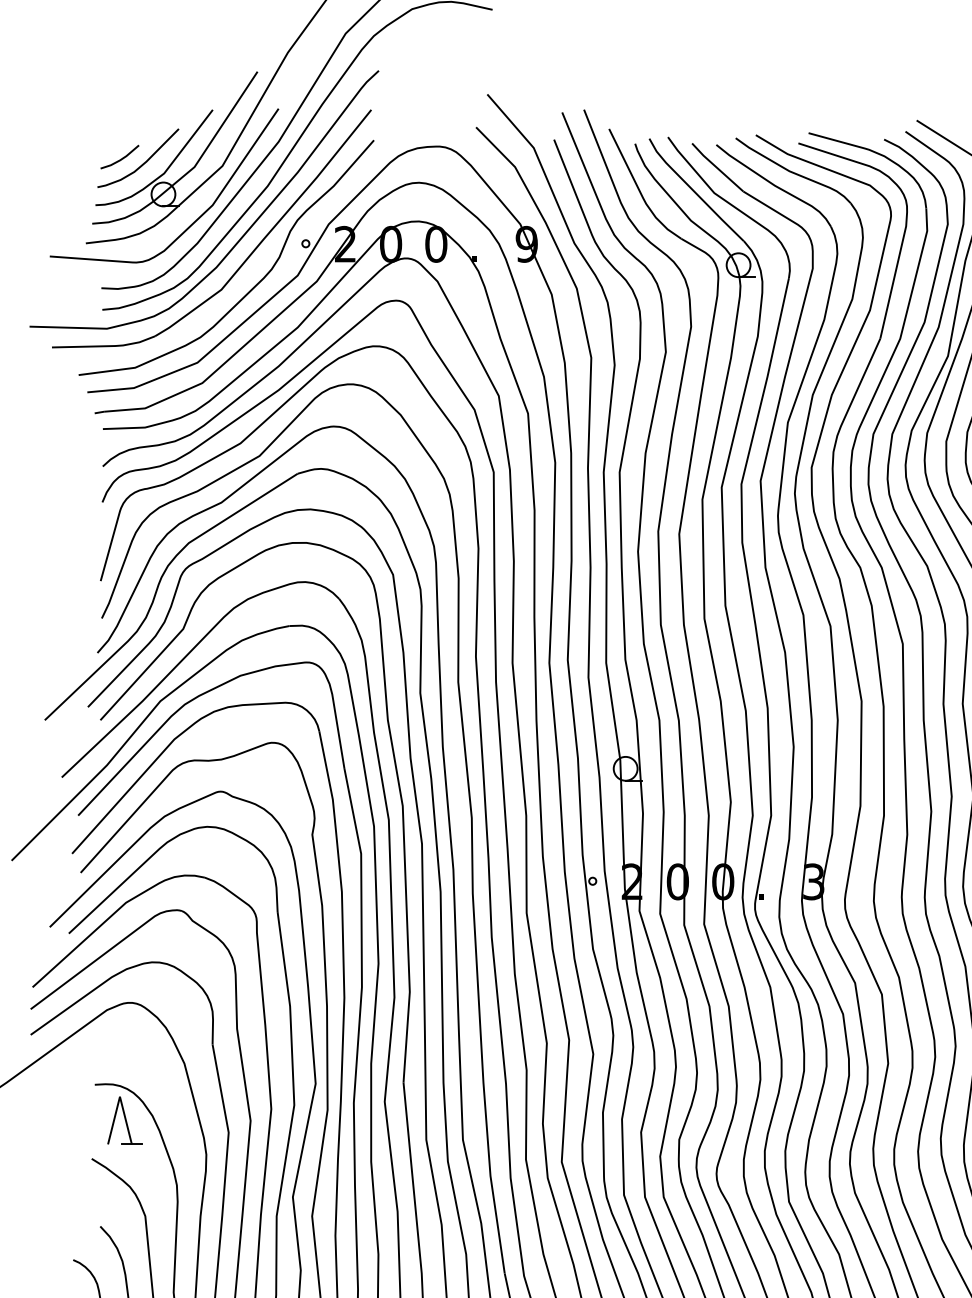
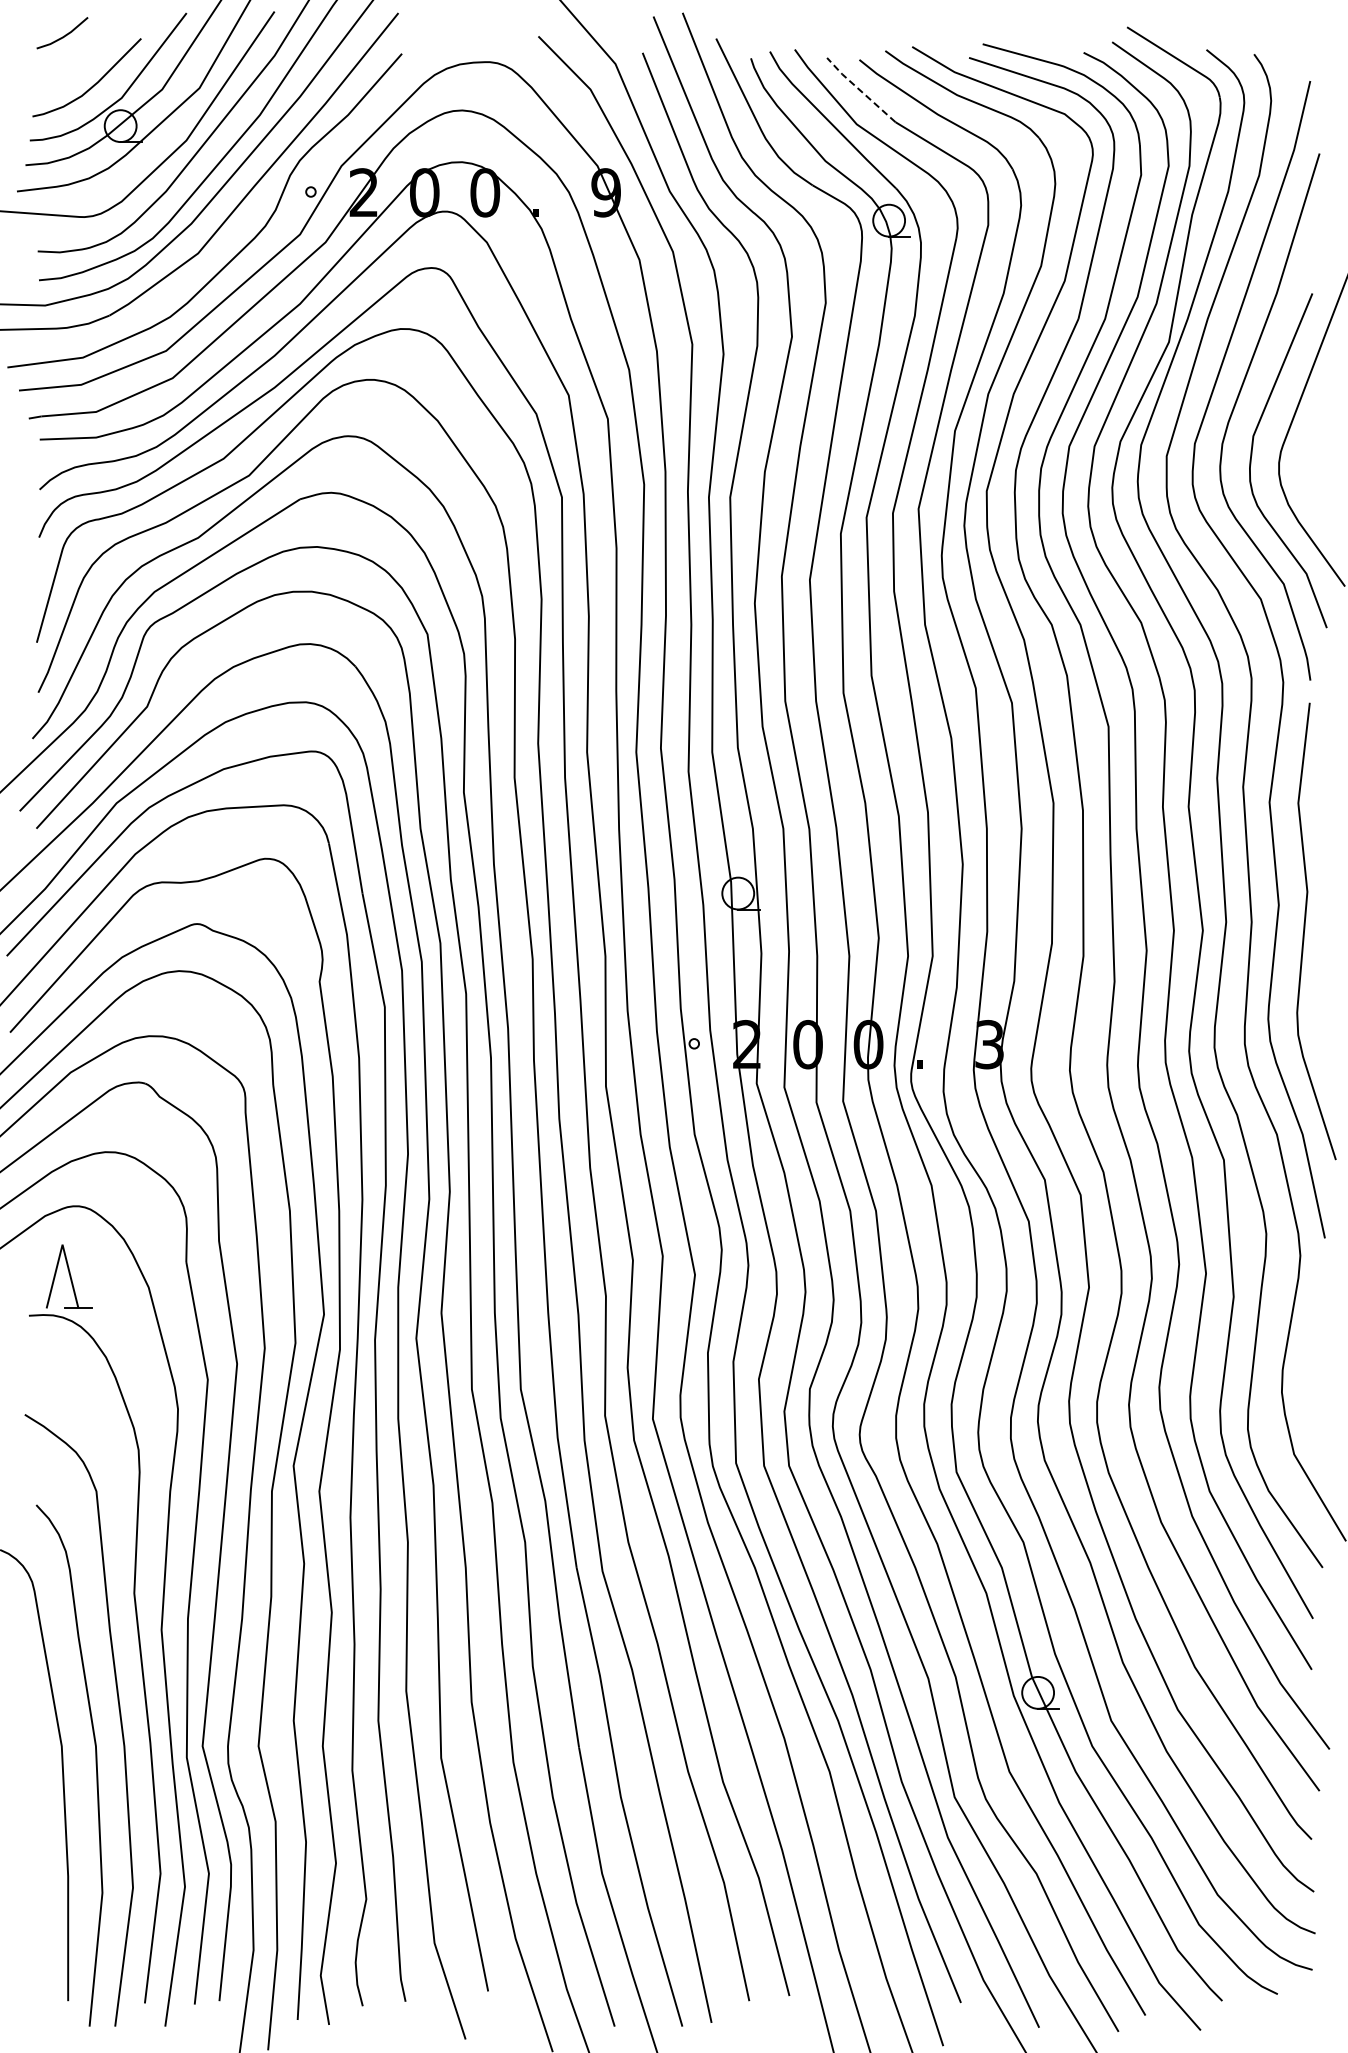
curve: (120, 158) -> (63, 35), moved
line: (717, 167) -> (860, 90), solid -> dashed
part: (125, 1120) -> (69, 1276), moved

